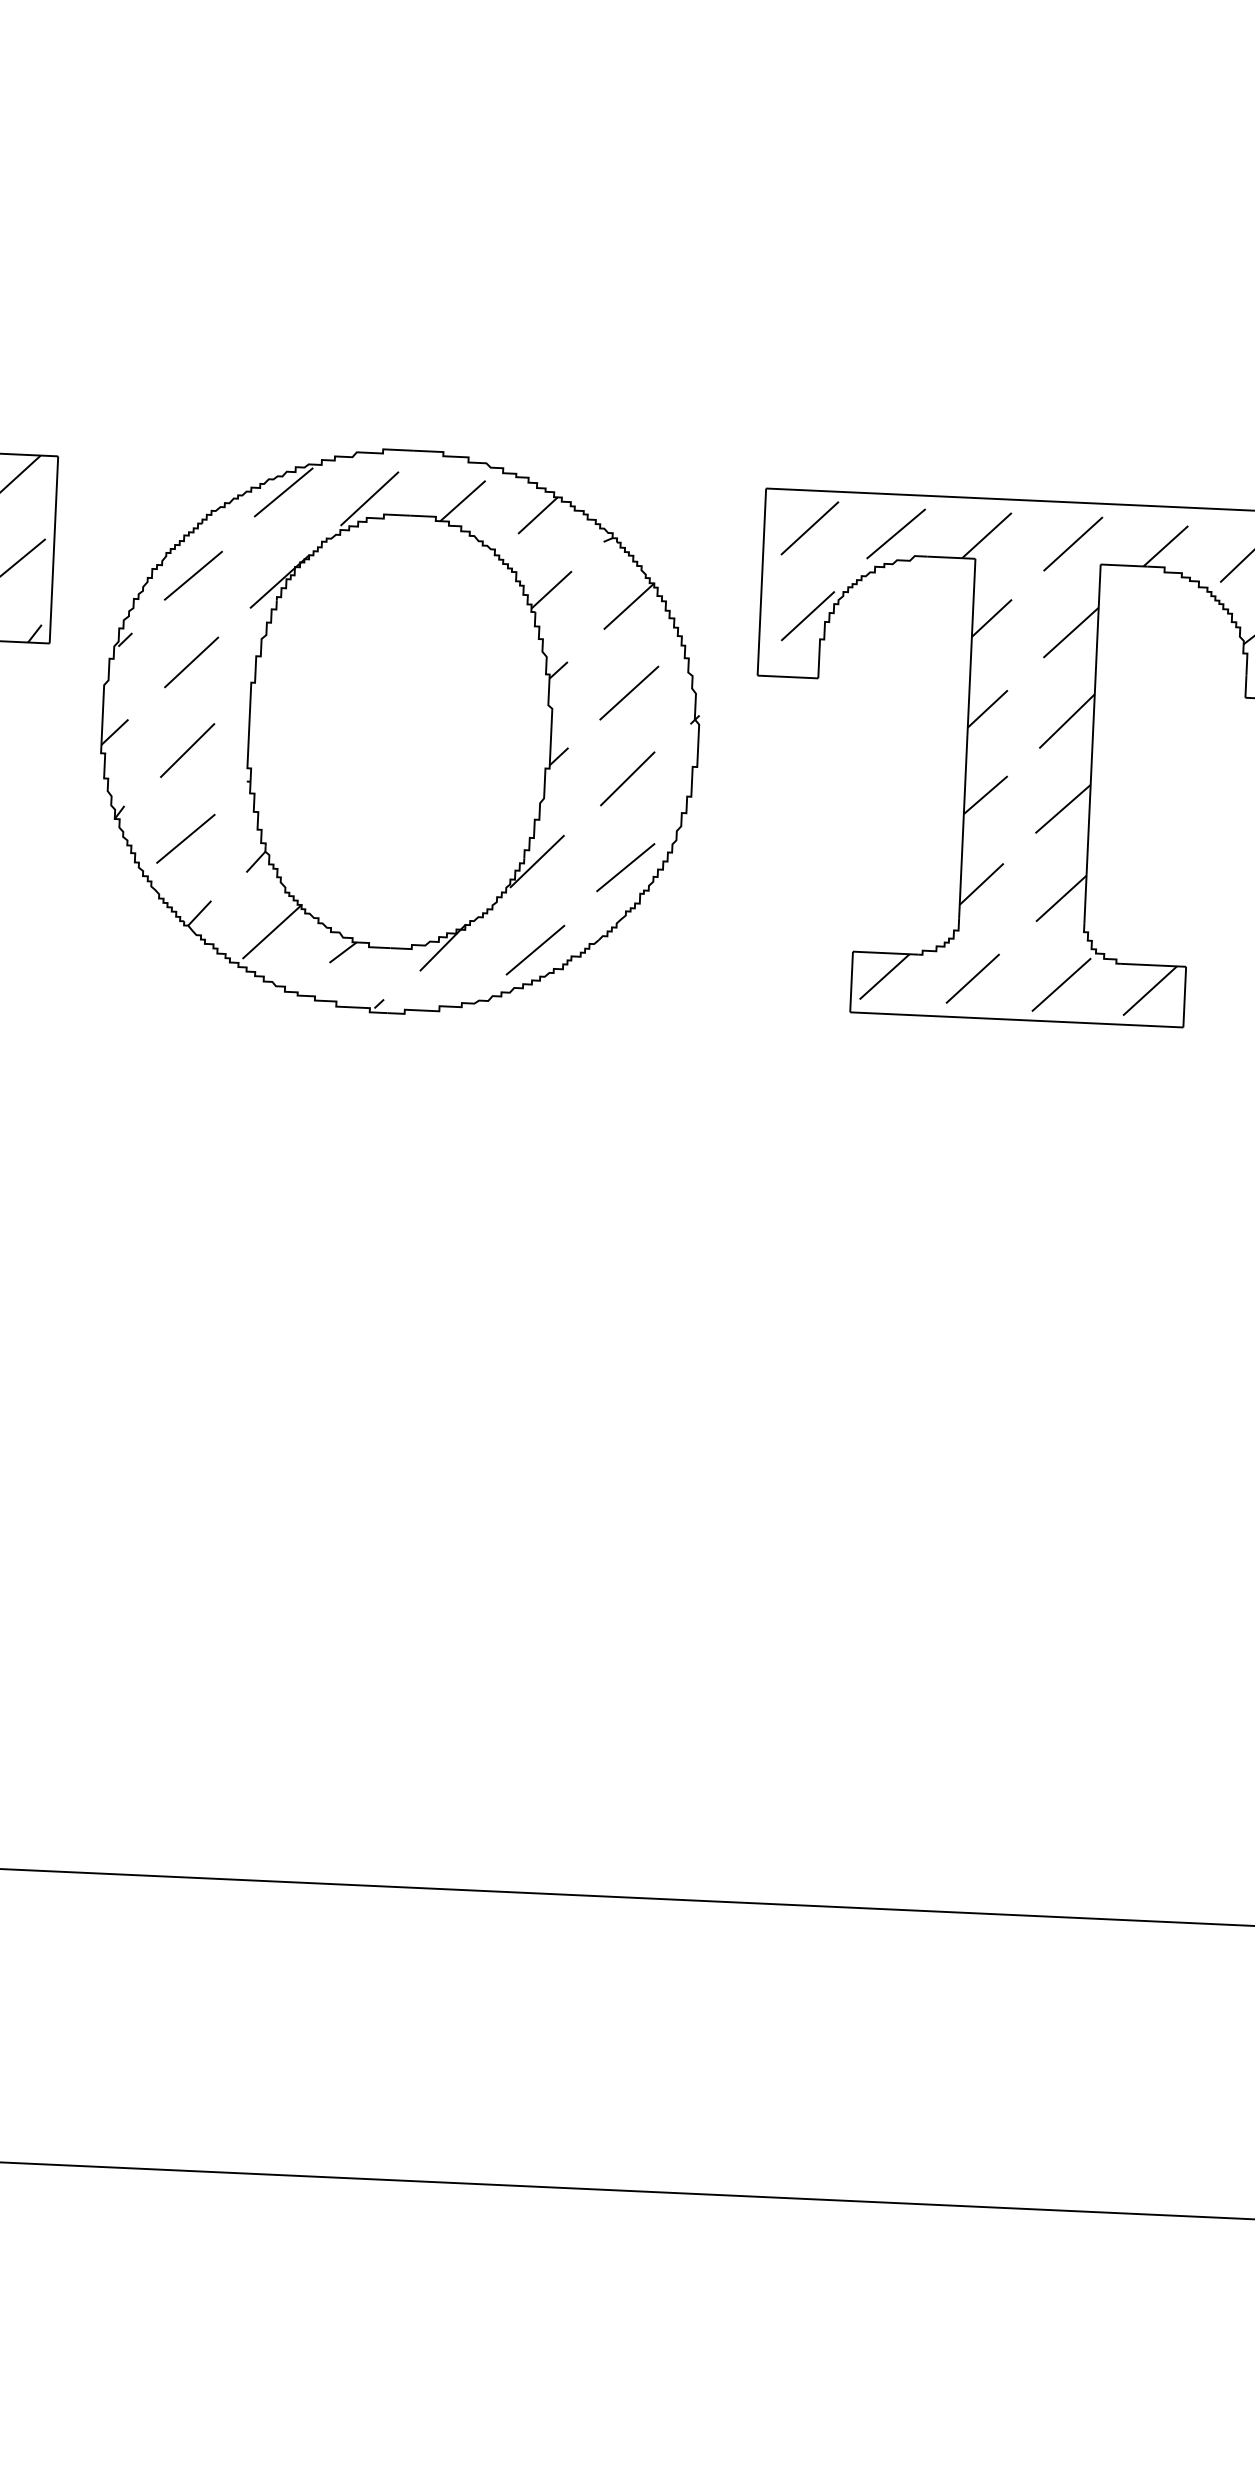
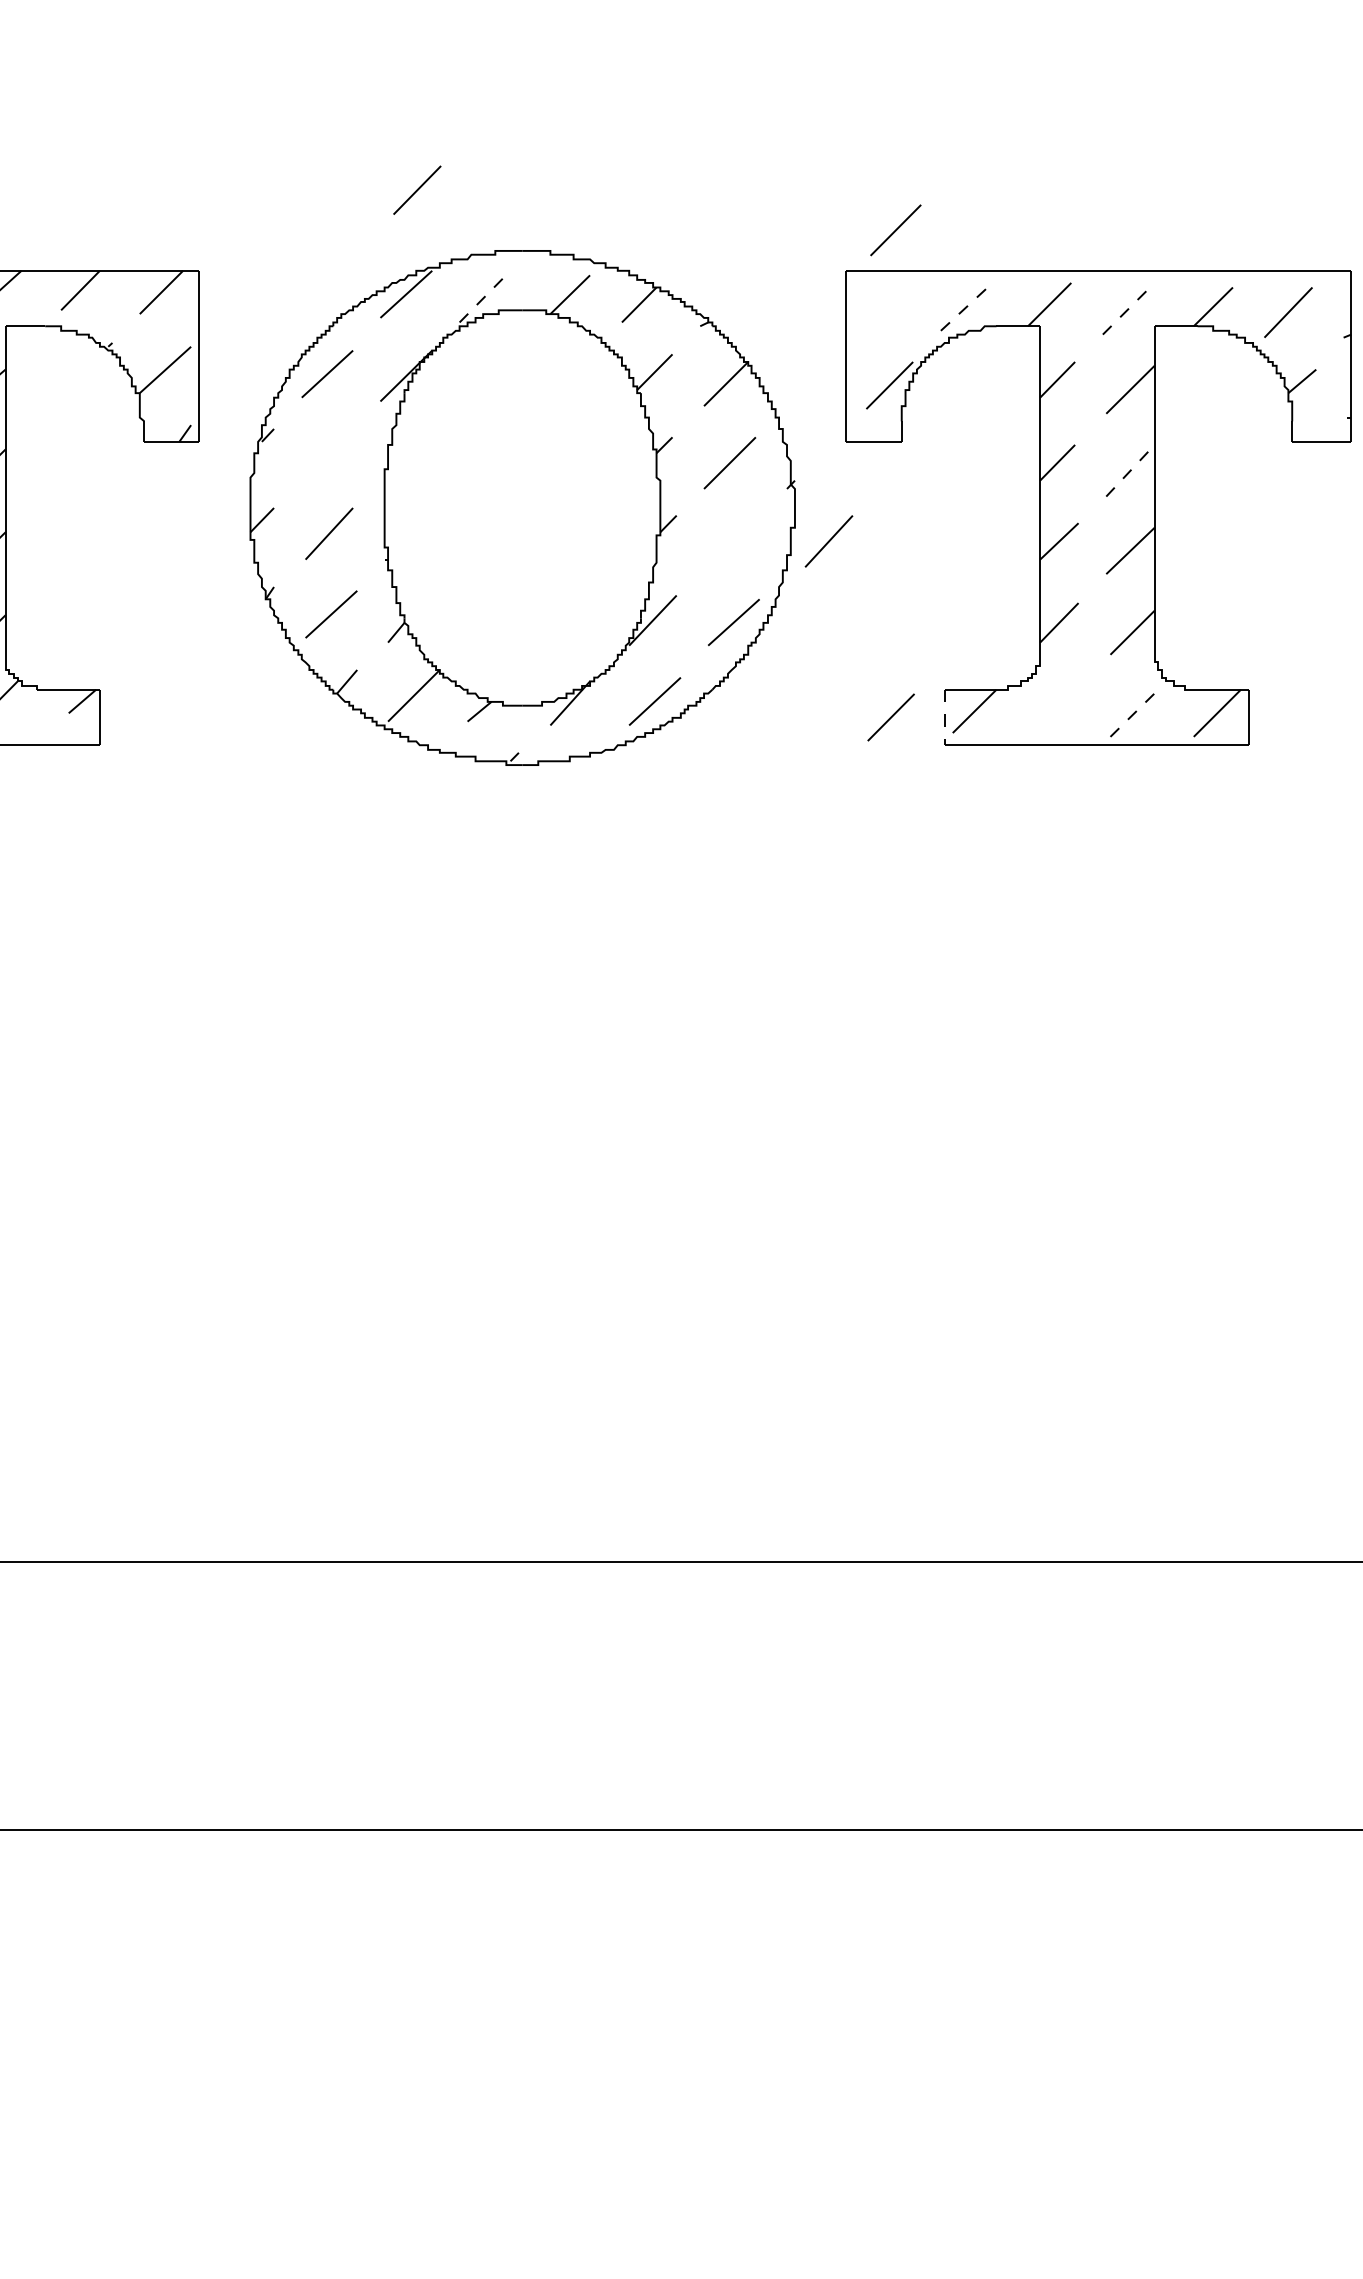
line: (370, 498) -> (485, 296), solid -> dashed
line: (809, 528) -> (895, 230), moved
line: (896, 533) -> (967, 306), solid -> dashed
line: (1072, 543) -> (1128, 308), solid -> dashed
line: (191, 661) -> (417, 189), moved
line: (1067, 721) -> (1130, 470), solid -> dashed
line: (627, 778) -> (828, 541), moved
line: (972, 978) -> (890, 717), moved
line: (851, 982) -> (944, 717), solid -> dashed
line: (1061, 984) -> (1136, 711), solid -> dashed

